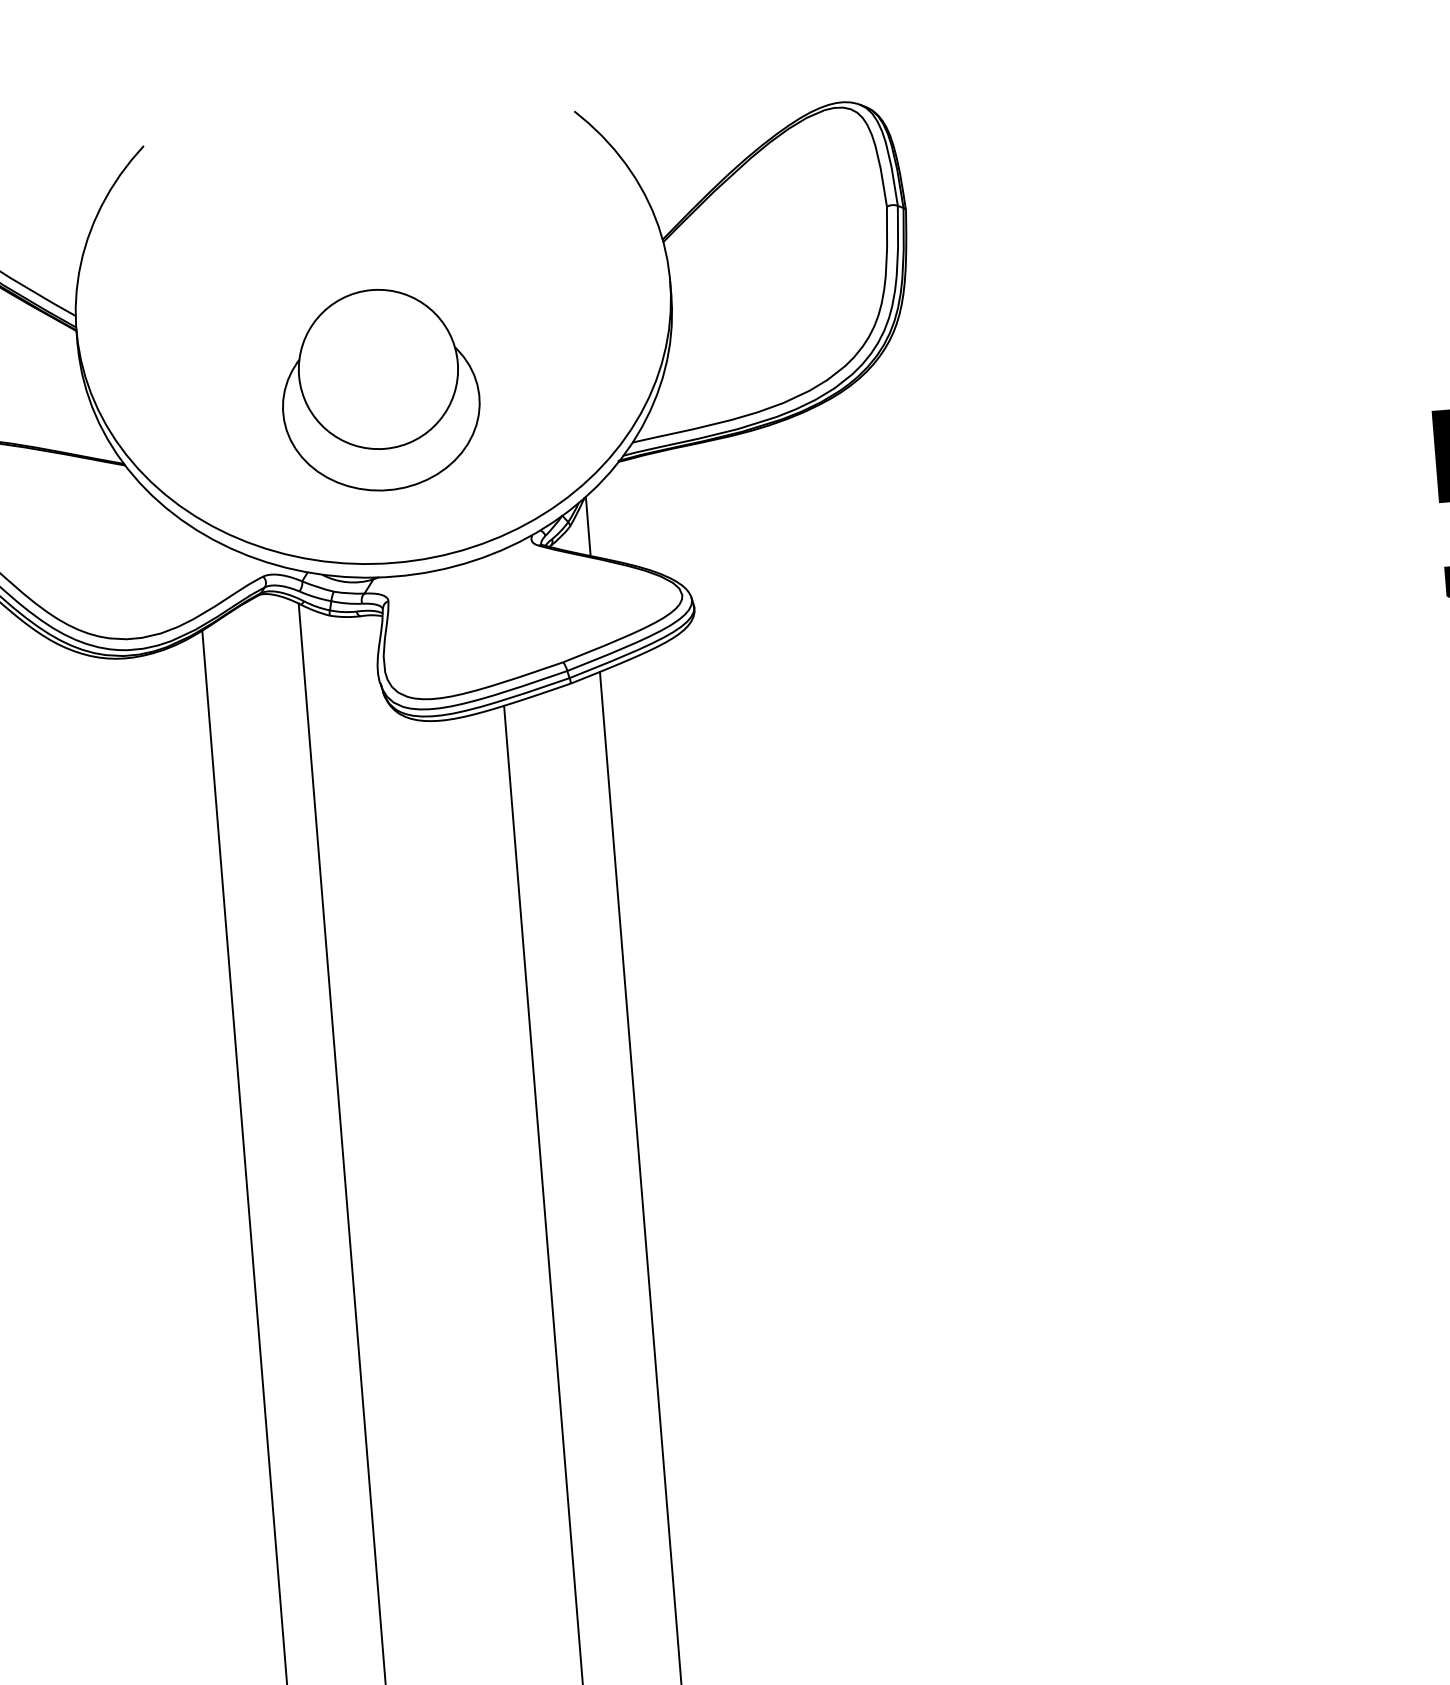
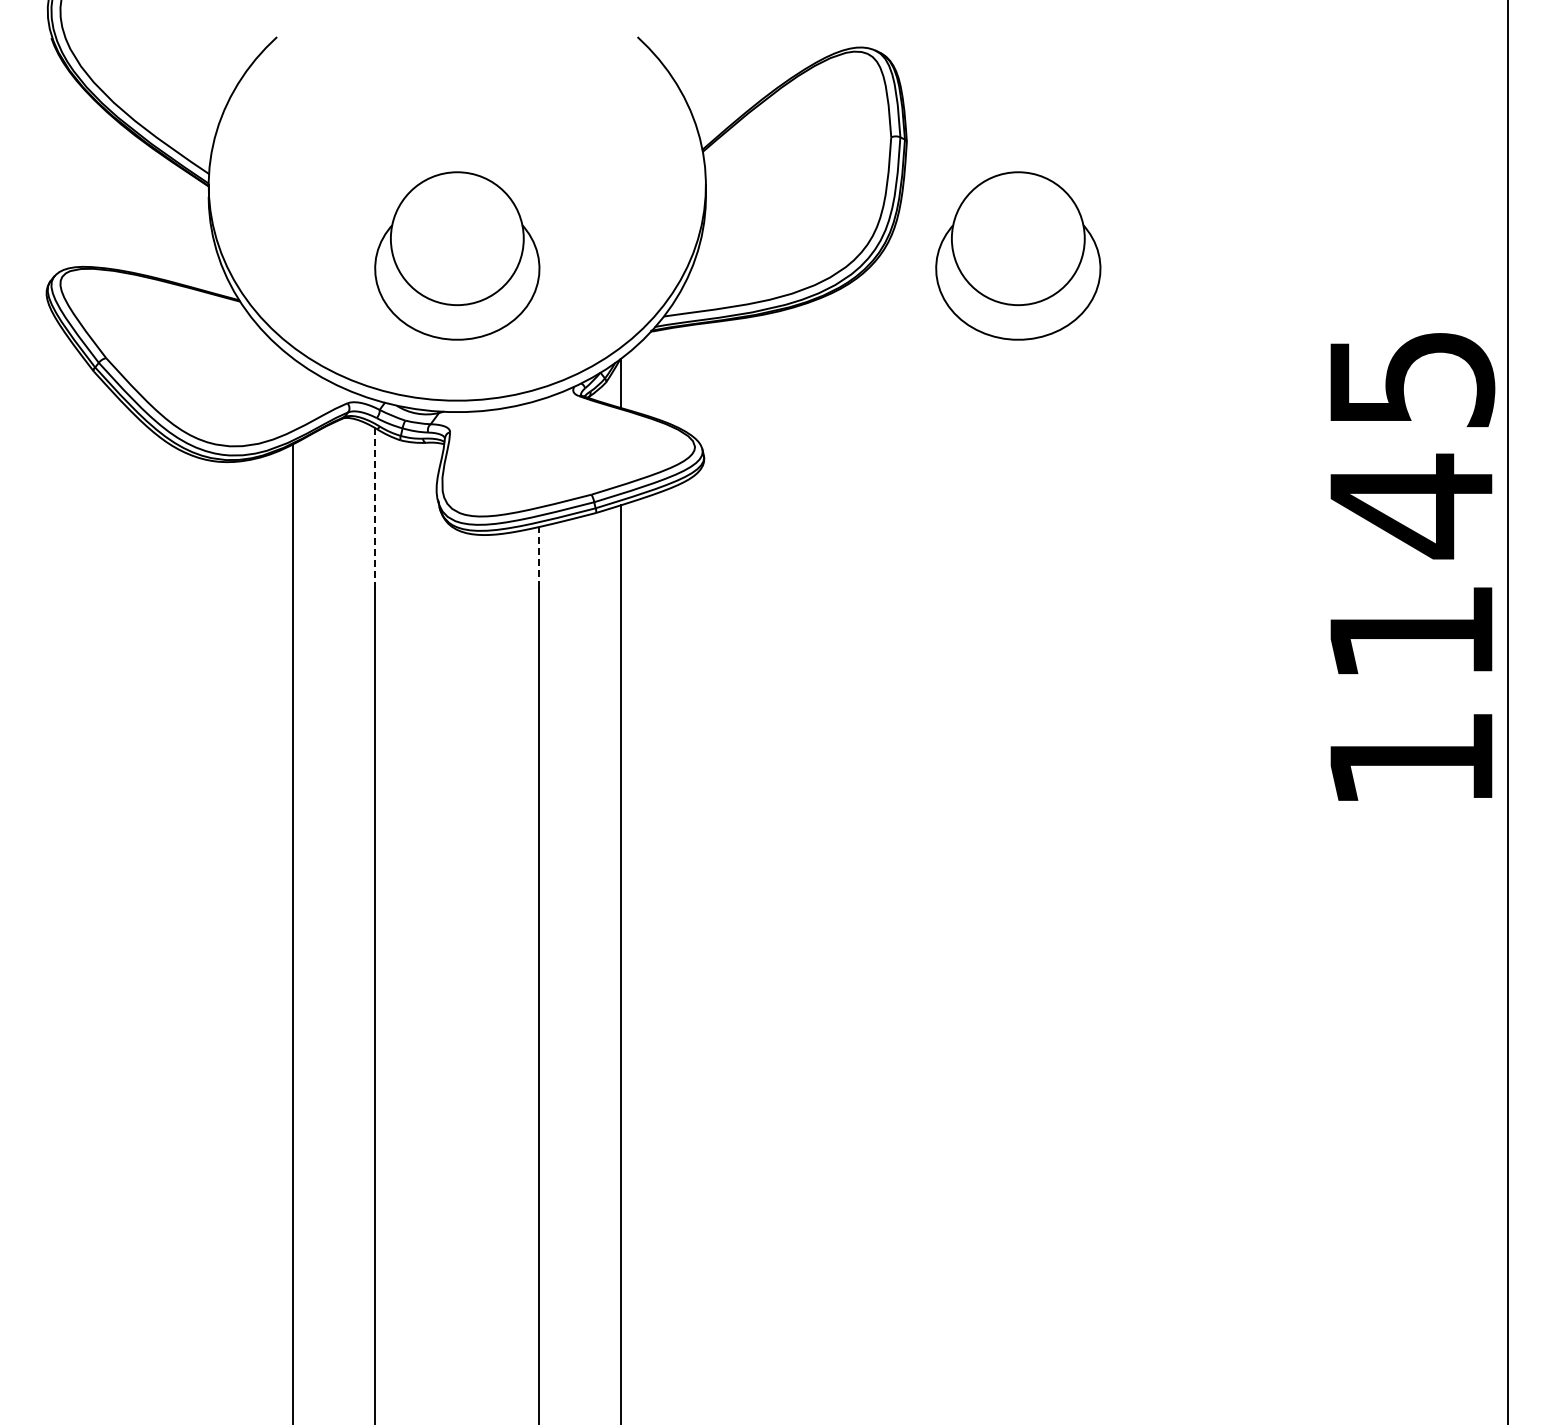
part: (1050, 335) -> (1018, 255), added
line: (306, 698) -> (375, 507), solid -> dashed
line: (507, 741) -> (539, 556), solid -> dashed

